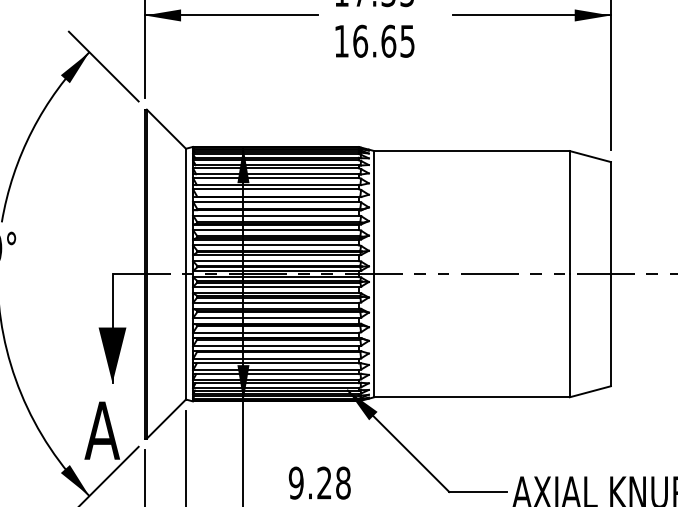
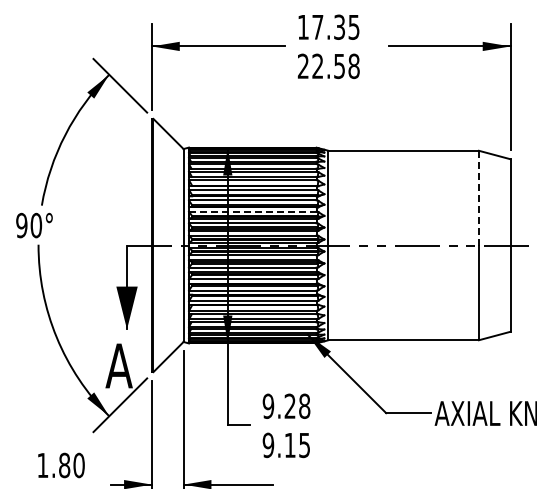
text: (374, 41) -> (328, 66), 16.65 -> 22.58
line: (569, 211) -> (478, 197), solid -> dashed
line: (275, 229) -> (252, 211), solid -> dashed

